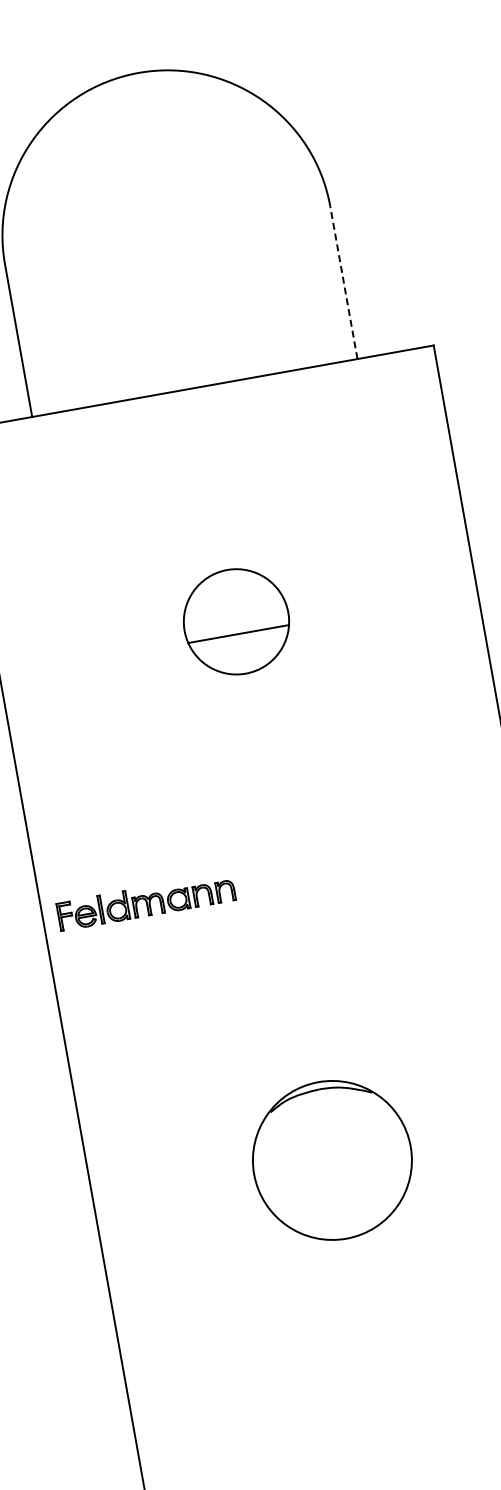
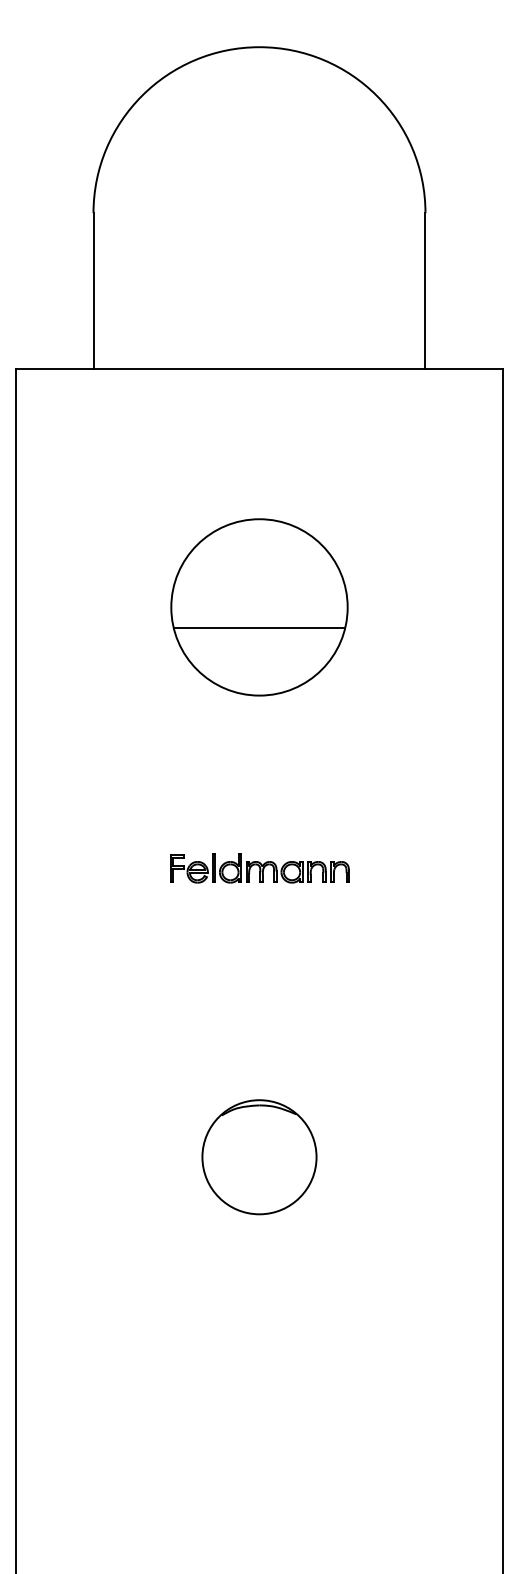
line: (344, 283) -> (425, 291), dashed -> solid
part: (236, 621) -> (259, 607), size x1.67
part: (145, 901) -> (259, 868), moved
part: (332, 1160) -> (259, 1157), size x0.71

